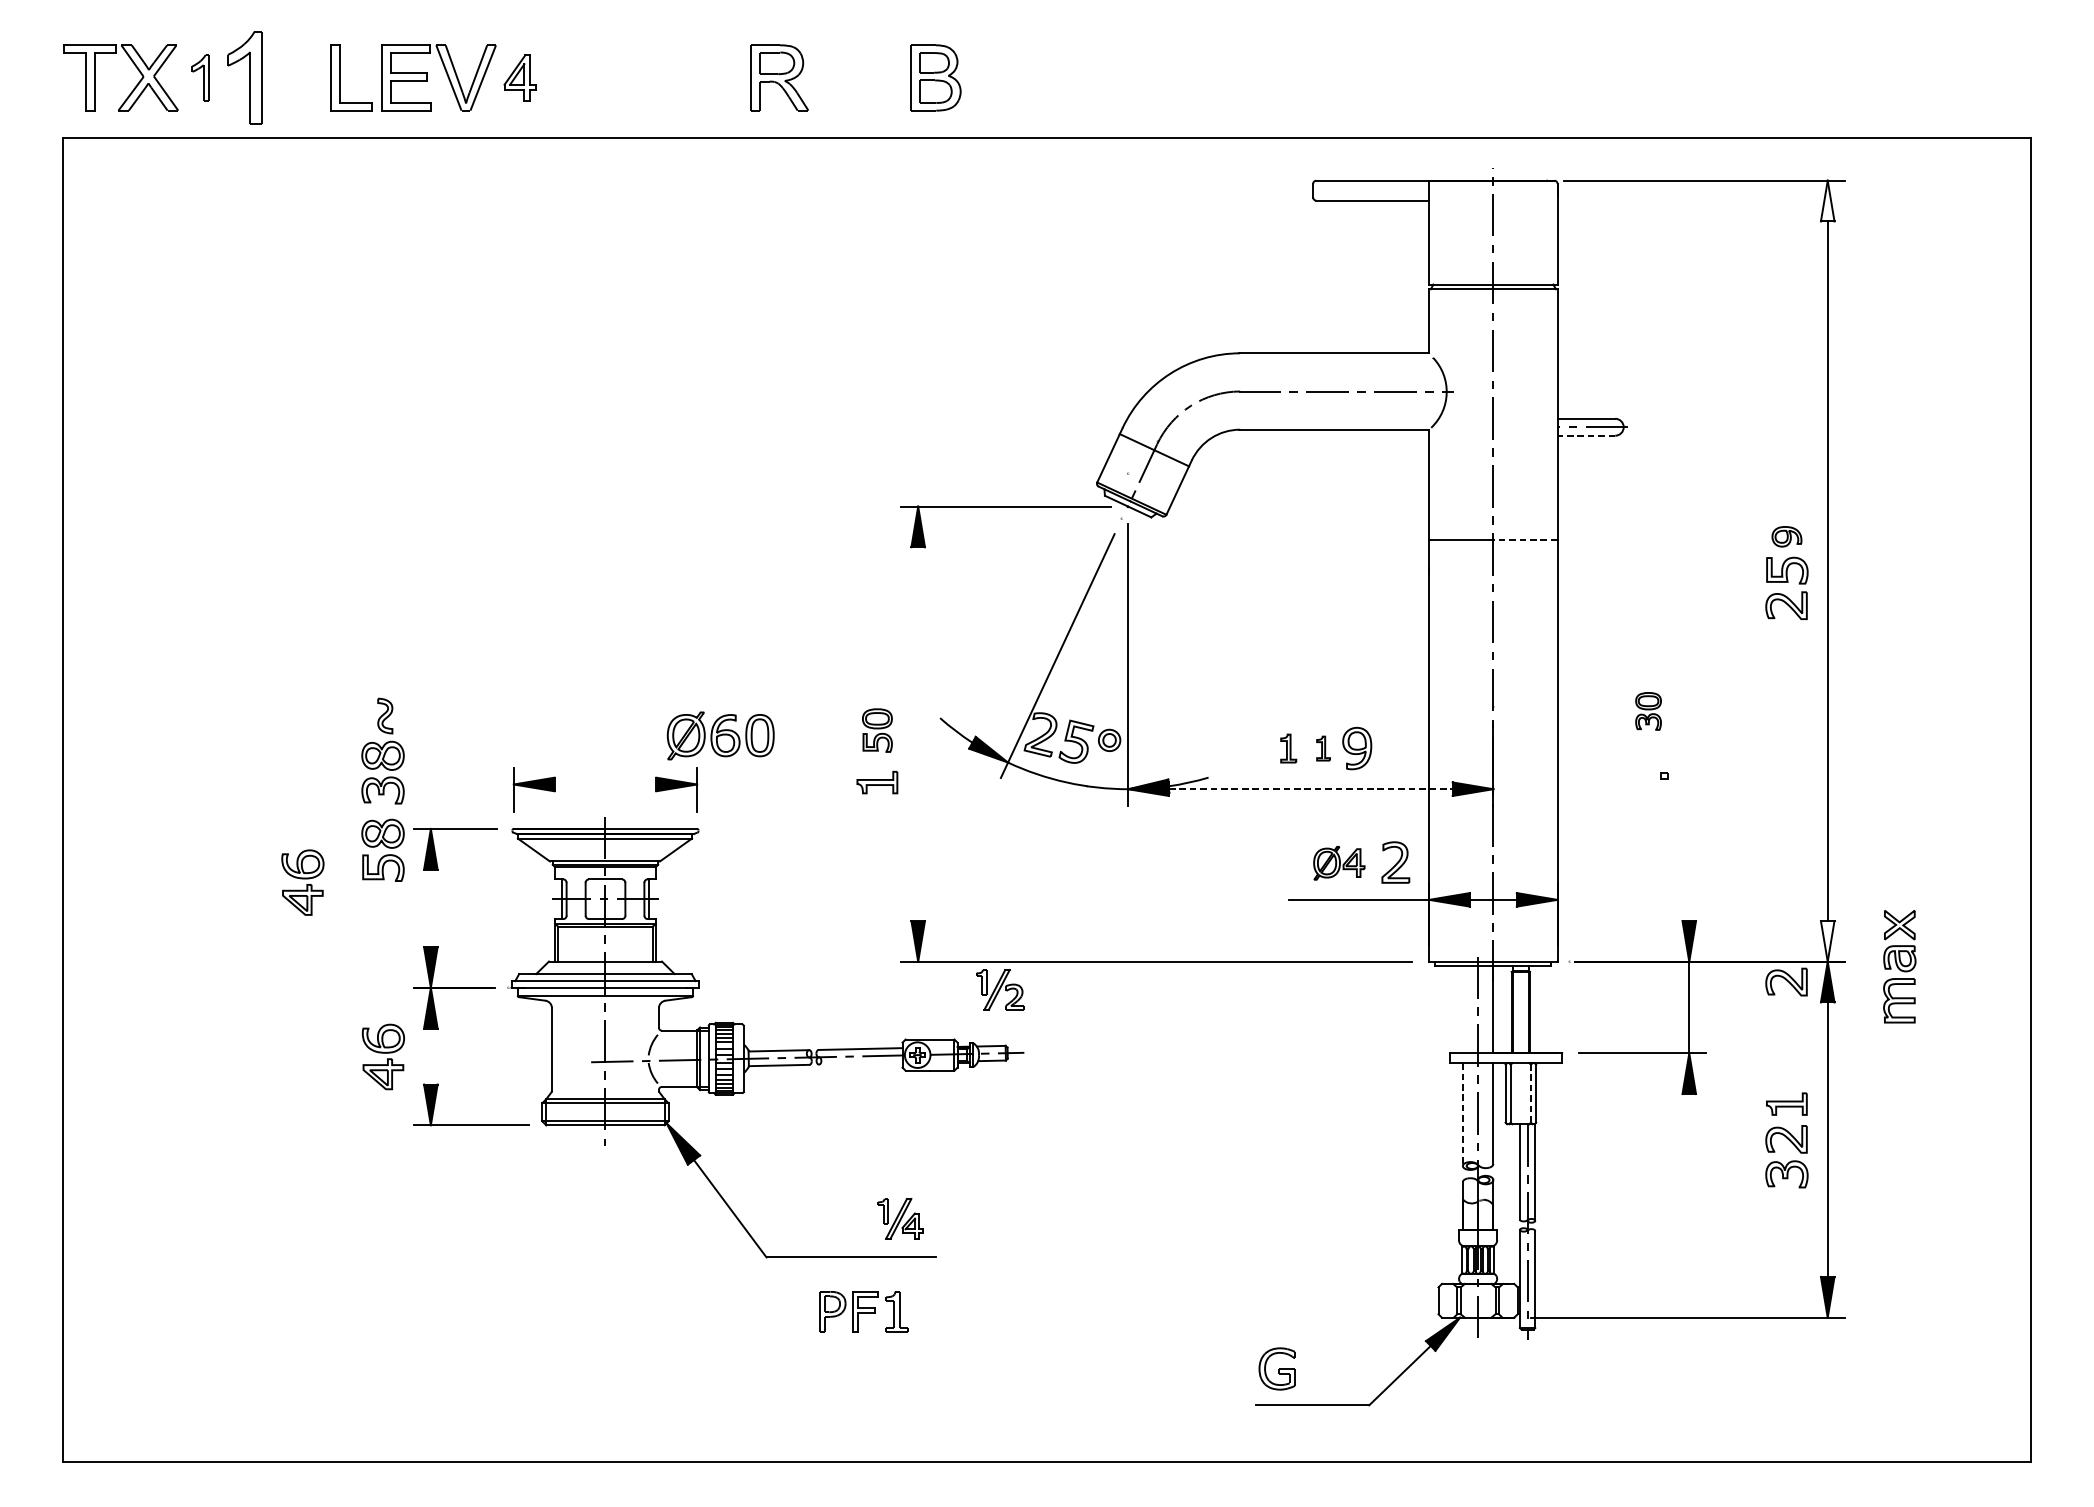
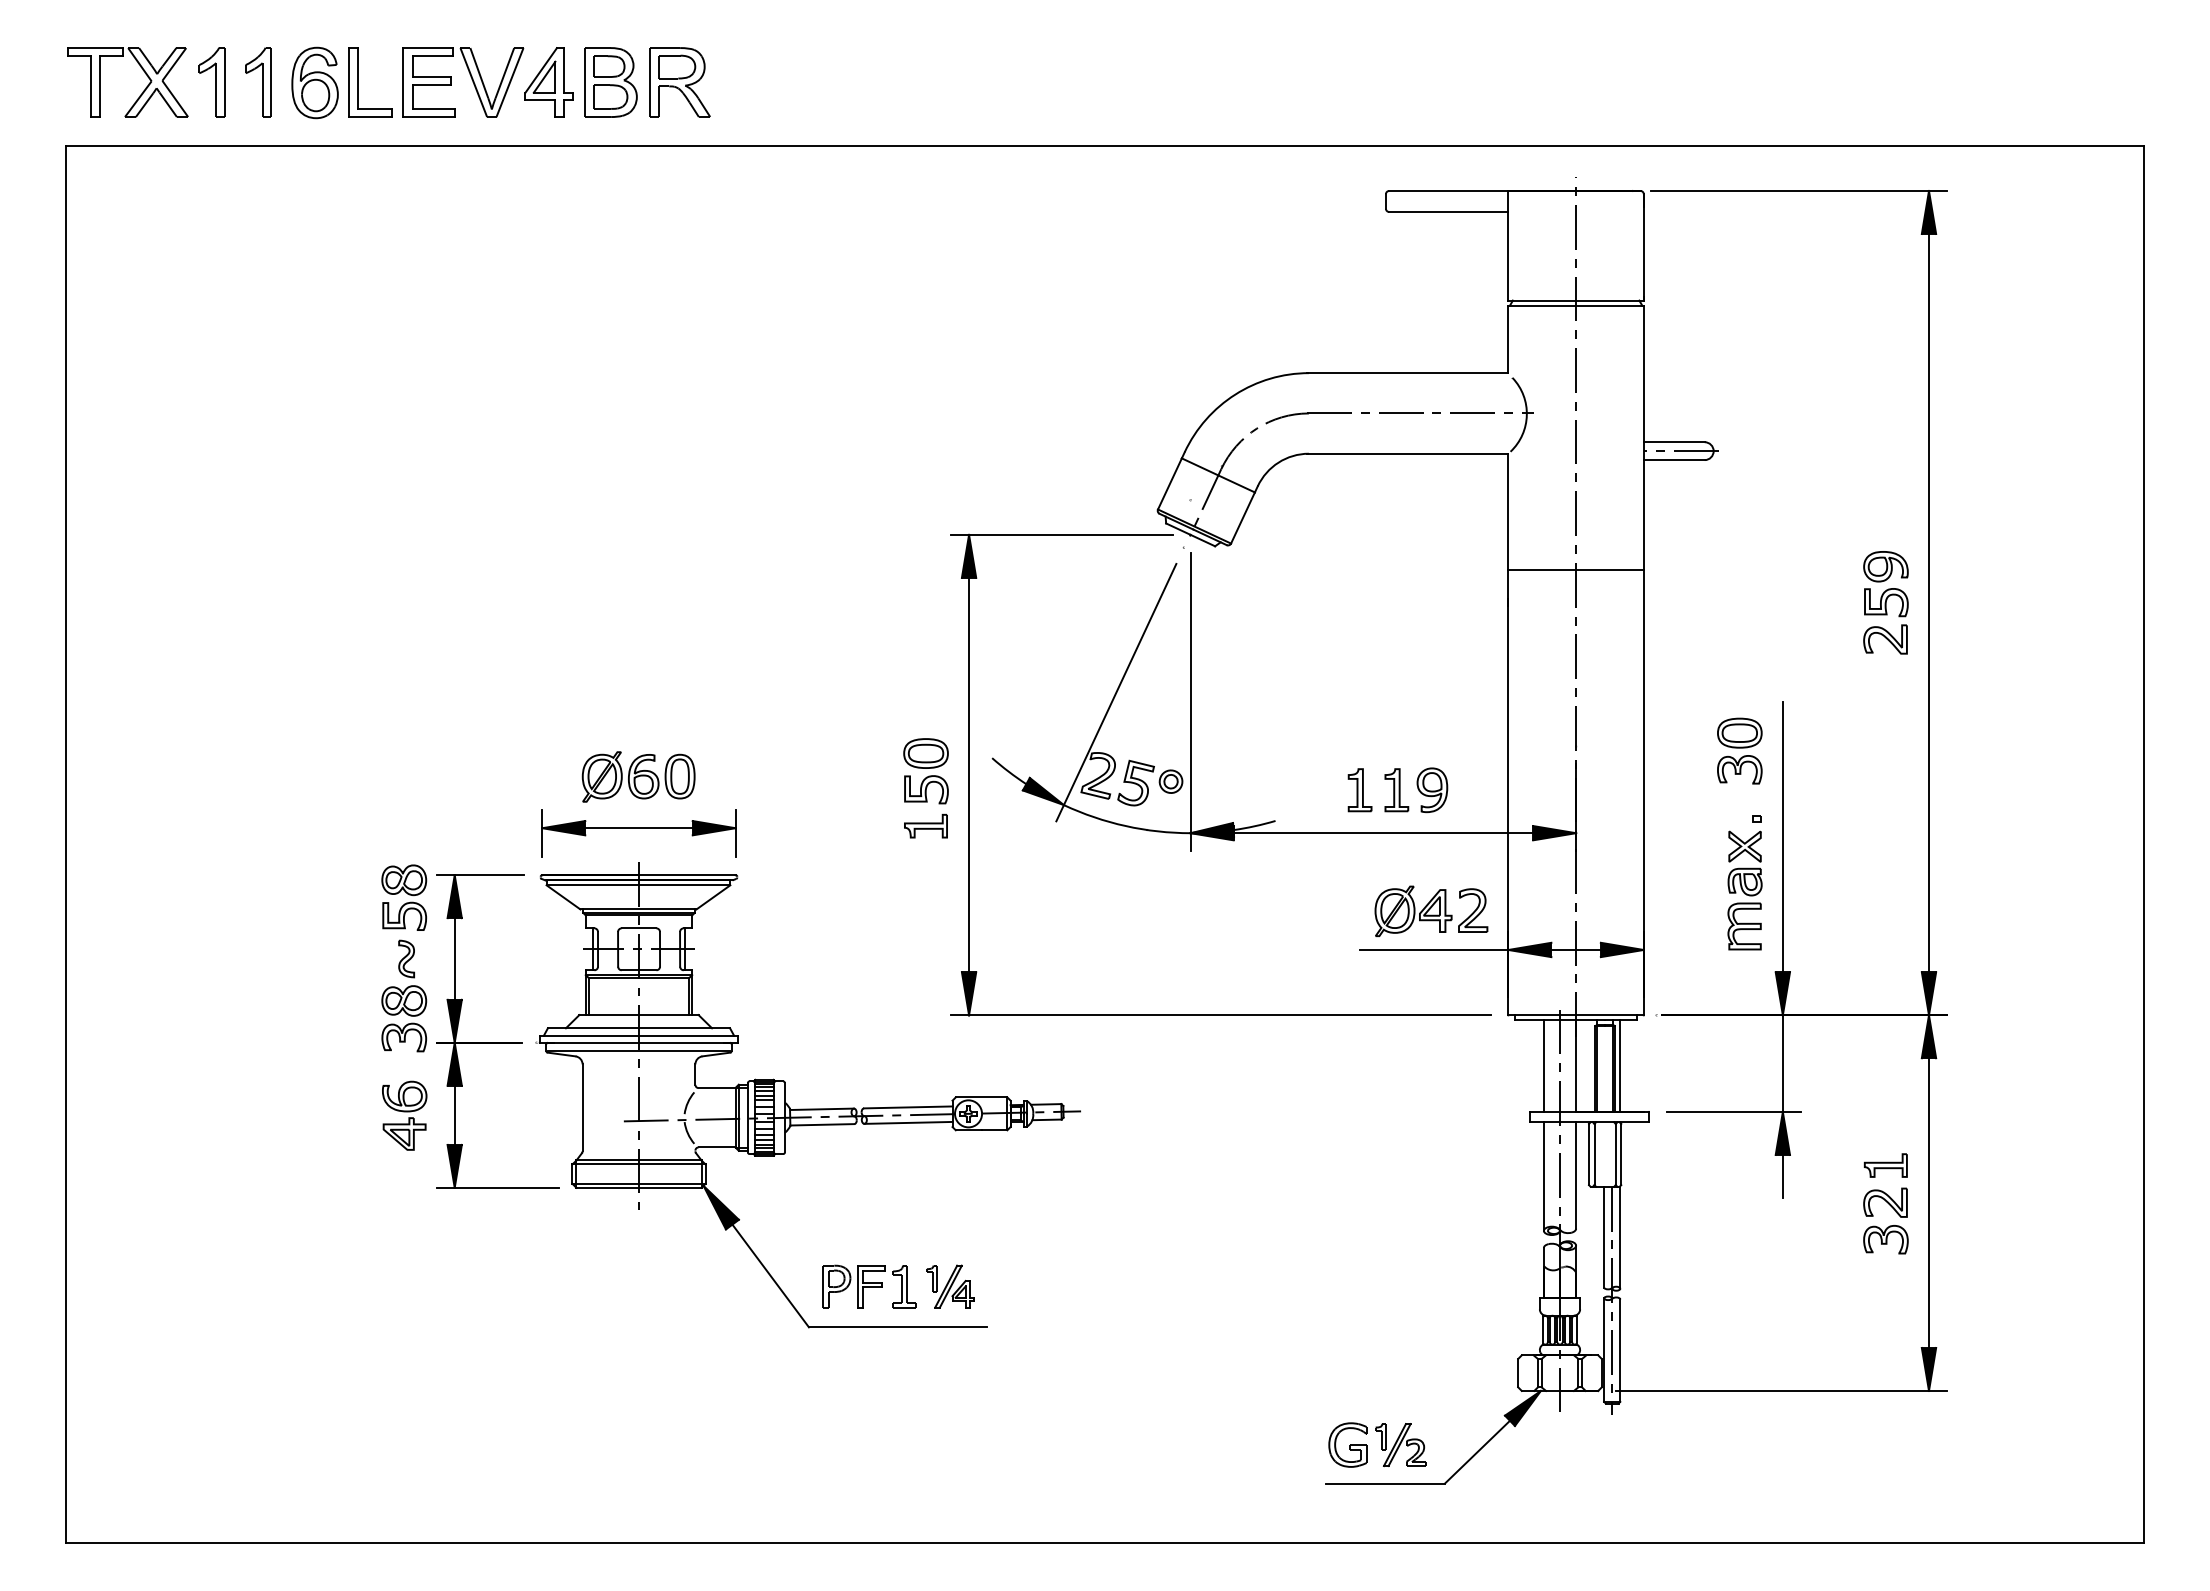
part: (200, 77) -> (211, 82), size x1.43
part: (244, 77) -> (258, 82), size x0.71
part: (298, 77) -> (314, 82), added
part: (519, 77) -> (548, 82), size x1.43
part: (779, 77) -> (679, 82), moved
part: (935, 77) -> (610, 82), moved
fill: (1827, 201) -> (1928, 212), added
line: (1585, 436) -> (1673, 460), dashed -> solid
part: (1786, 536) -> (1885, 566), size x1.43
line: (1525, 540) -> (1609, 570), dashed -> solid
part: (1648, 710) -> (1739, 750), size x1.67
part: (876, 730) -> (925, 771), size x1.43
line: (918, 733) -> (969, 774), added
part: (720, 735) -> (638, 776), moved
part: (1288, 748) -> (1359, 790), size x1.43
part: (1323, 748) -> (1396, 790), size x1.67
part: (383, 750) -> (404, 995), moved
line: (604, 784) -> (638, 828), added
line: (1310, 789) -> (1383, 833), dashed -> solid
line: (1688, 793) -> (1782, 837), added
part: (1339, 863) -> (1413, 911), size x1.43
part: (302, 882) -> (319, 931), removed
line: (430, 907) -> (454, 958), added
fill: (1827, 941) -> (1928, 993), added
part: (1899, 966) -> (1744, 890), moved
part: (1786, 981) -> (1885, 1036), removed
part: (1000, 990) -> (1400, 1445), moved
line: (1462, 1010) -> (1543, 1066), added
line: (1535, 1010) -> (1620, 1066), added
line: (430, 1055) -> (454, 1114), added
line: (860, 1063) -> (908, 1122), added
line: (1530, 1093) -> (1615, 1154), dashed -> solid
line: (1688, 1113) -> (1782, 1175), added
line: (1462, 1115) -> (1543, 1177), dashed -> solid
part: (863, 1311) -> (869, 1286), moved

